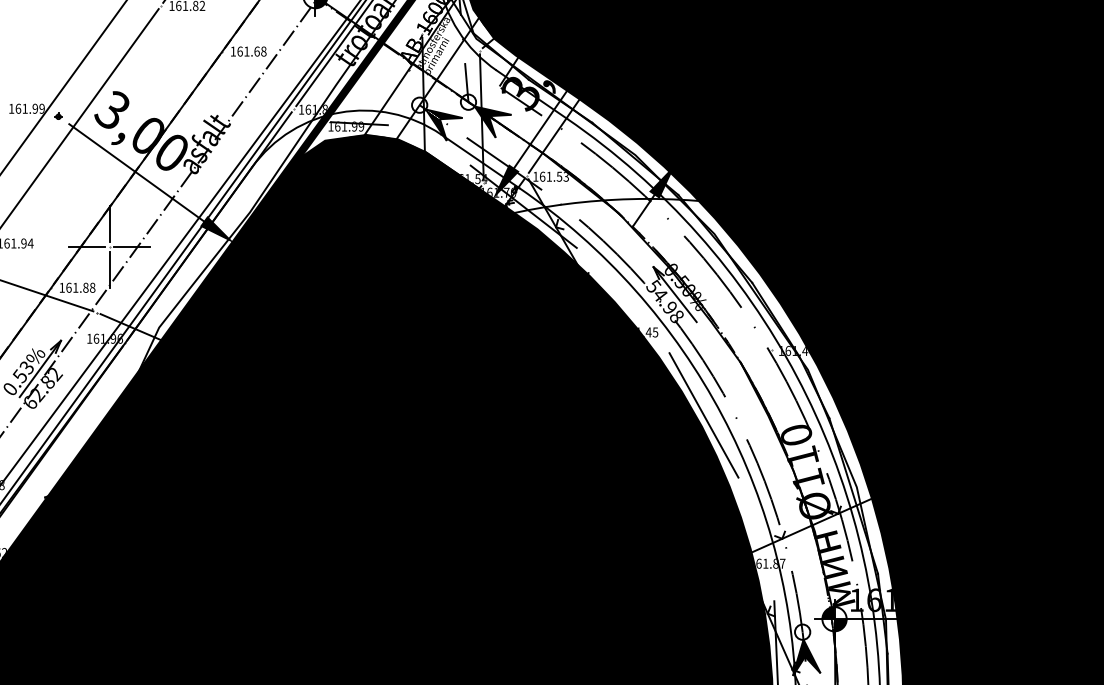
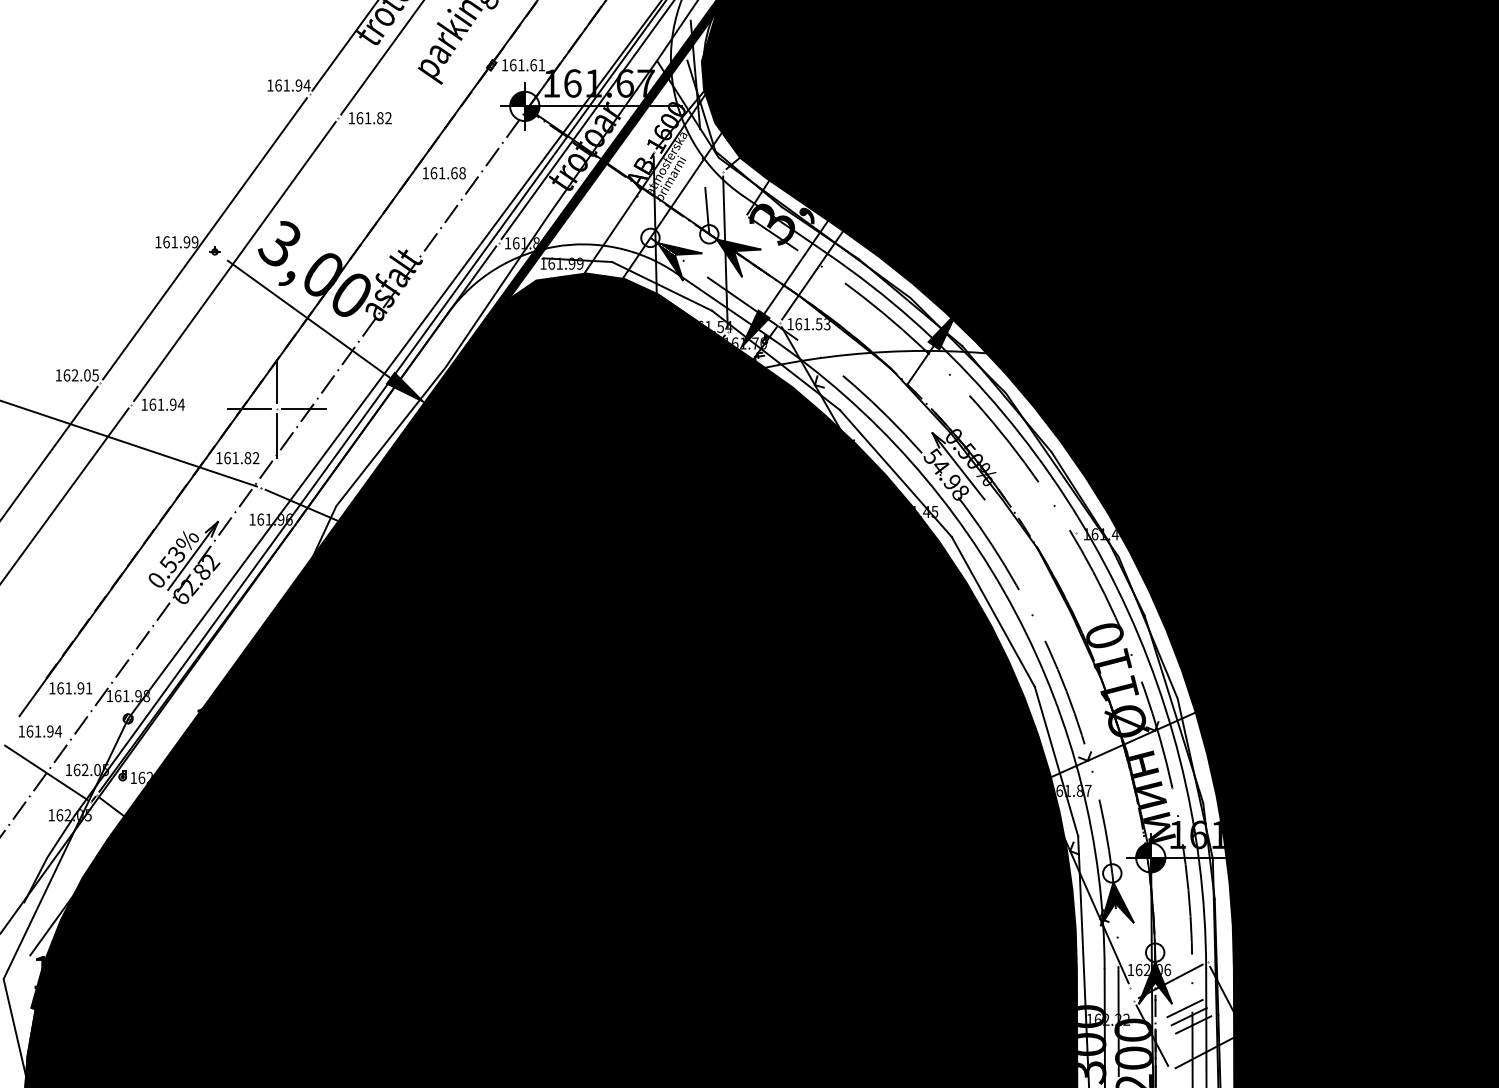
line: (429, 145) -> (662, 286), added
text: (92, 288) -> (255, 458), 161.88 -> 161.82
line: (622, 300) -> (895, 473), added
line: (756, 539) -> (1056, 761), added

